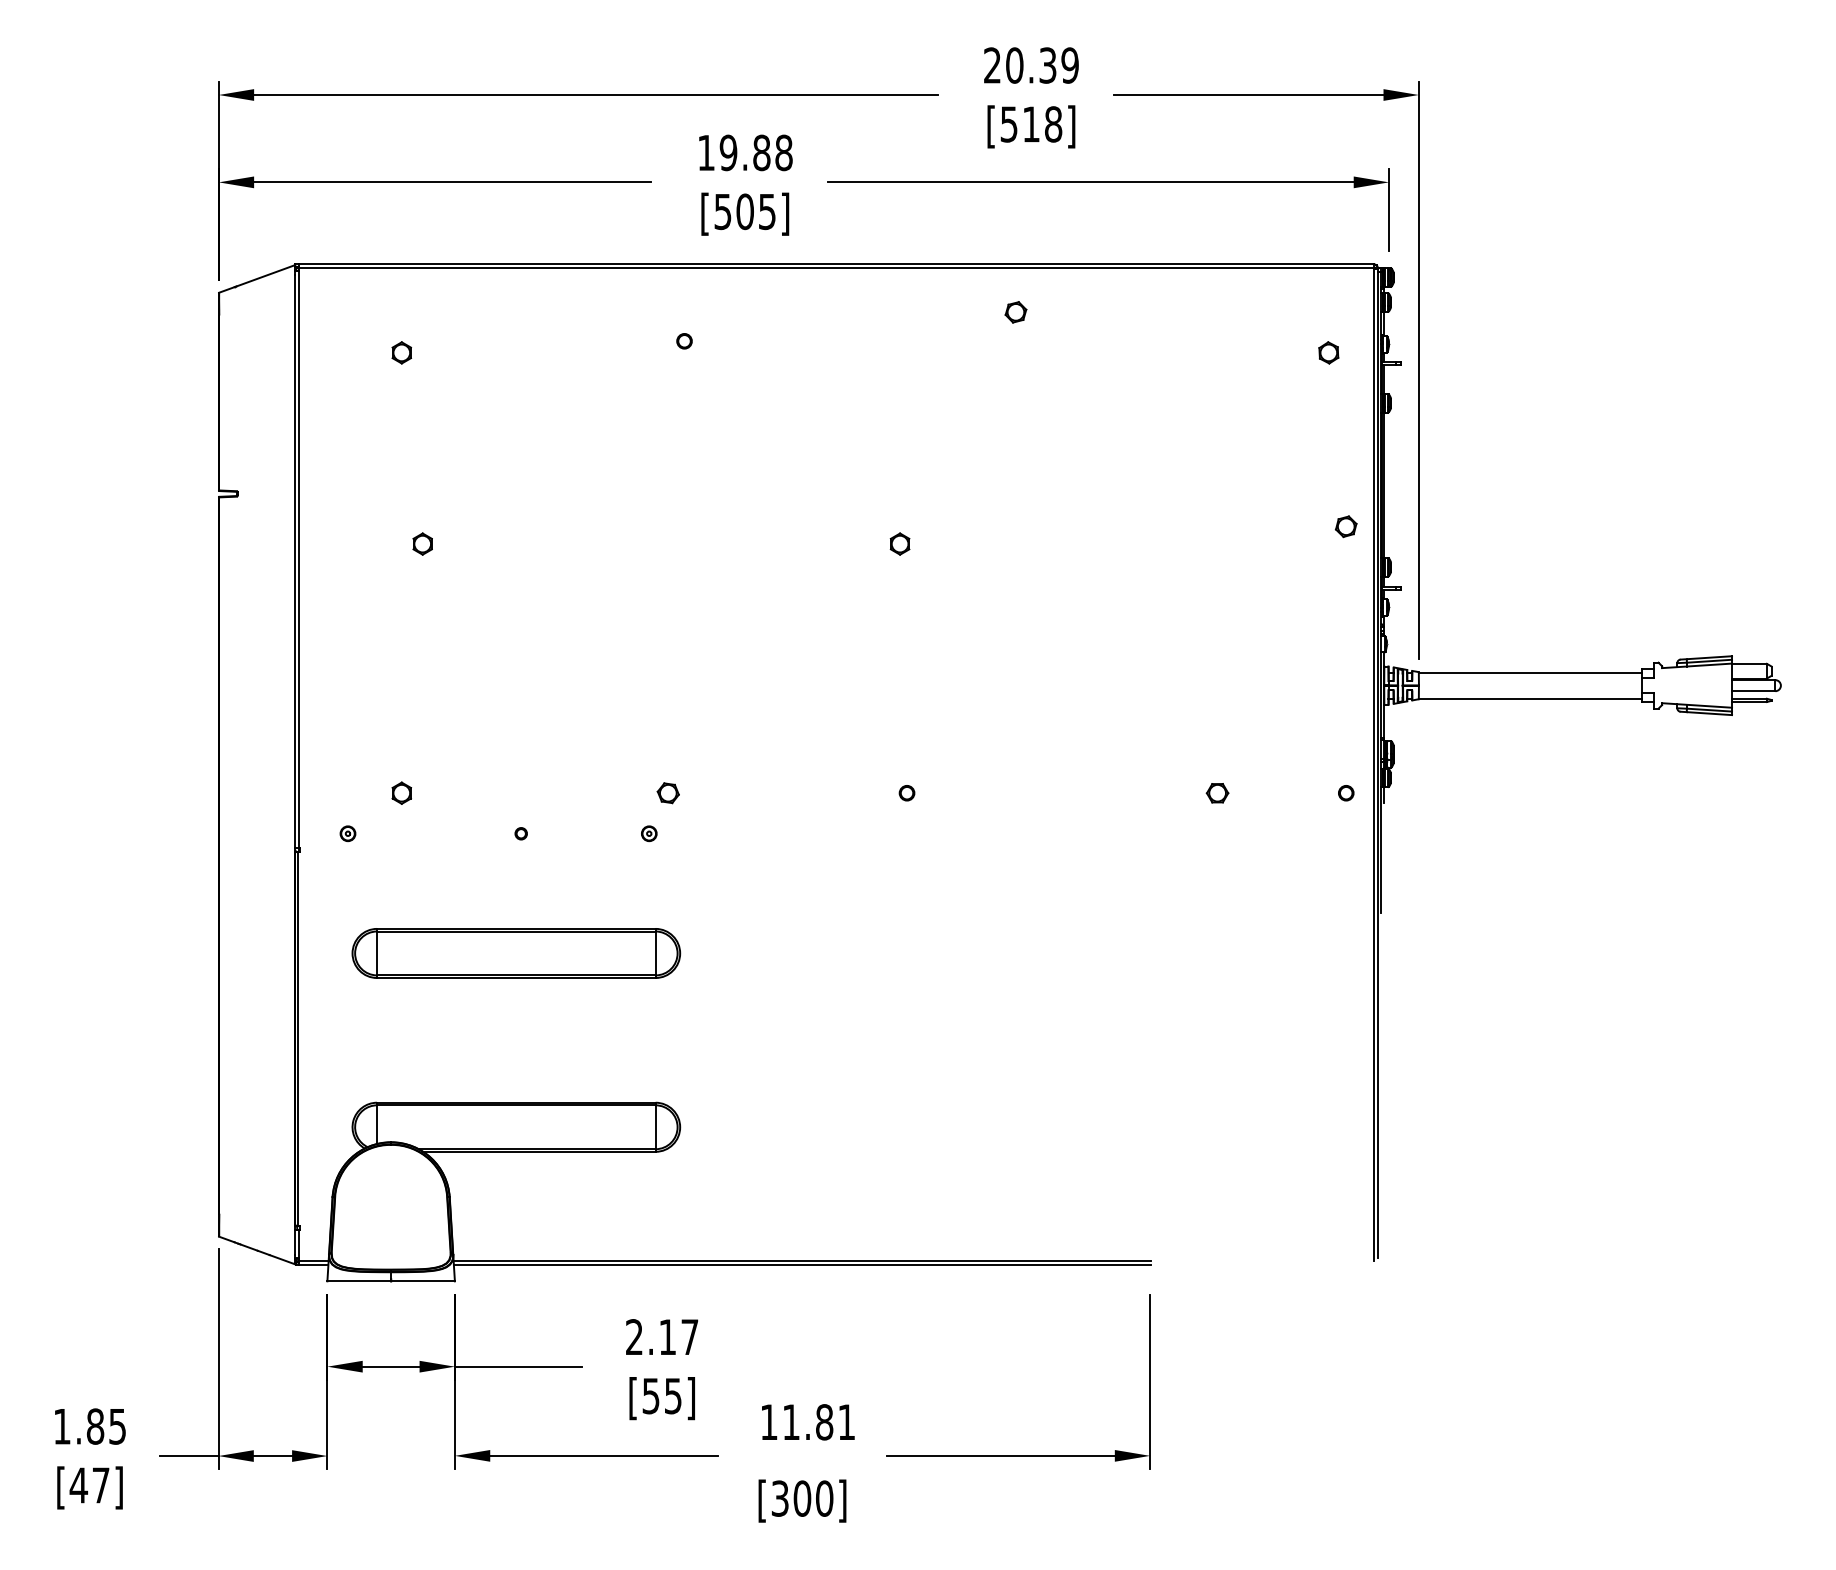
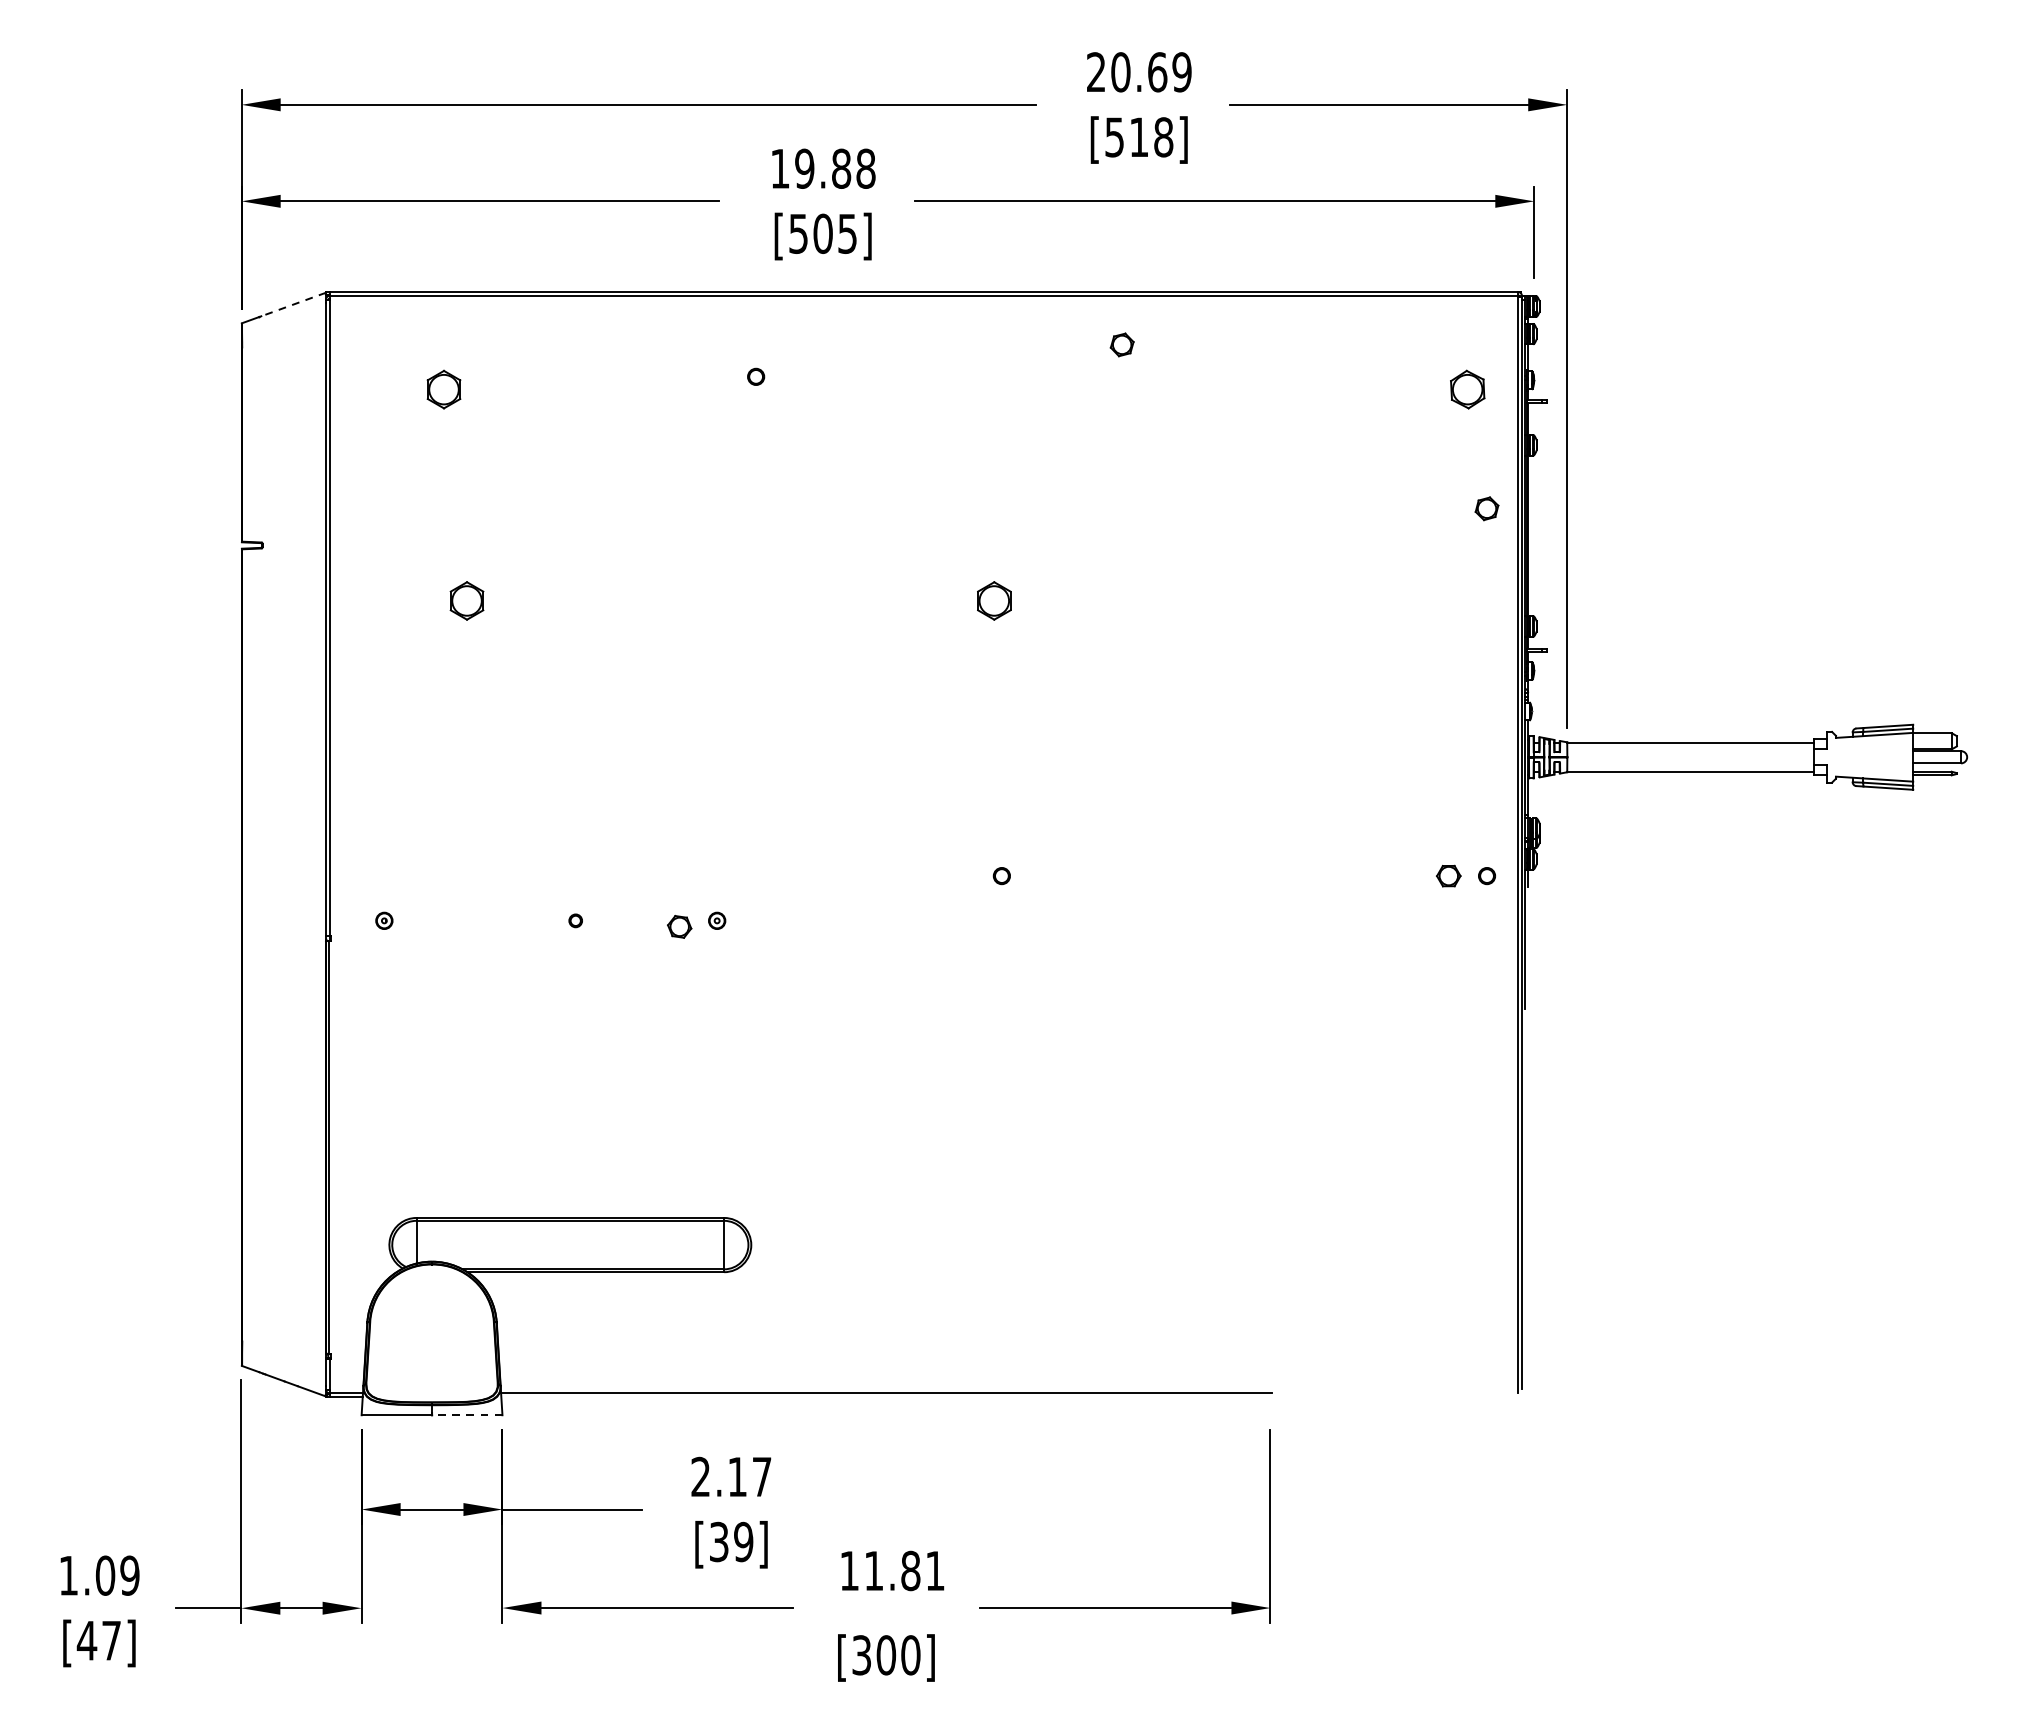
text: (1047, 65) -> (1157, 72), 20.39 -> 20.69
line: (265, 275) -> (293, 304), solid -> dashed
part: (401, 352) -> (443, 389), size x1.6
part: (1328, 352) -> (1467, 389), size x1.6
part: (1345, 526) -> (1486, 508), moved
part: (422, 543) -> (466, 600), size x1.6
part: (899, 543) -> (993, 600), size x1.6
part: (401, 792) -> (443, 875), removed
part: (667, 793) -> (678, 927), moved
part: (1217, 793) -> (1448, 876), moved
part: (516, 953) -> (570, 1053), removed
line: (802, 1265) -> (886, 1397), removed
line: (423, 1281) -> (467, 1415), solid -> dashed
text: (662, 1395) -> (731, 1541), [55] -> [39]
text: (106, 1426) -> (117, 1575), 1.85 -> 1.09

